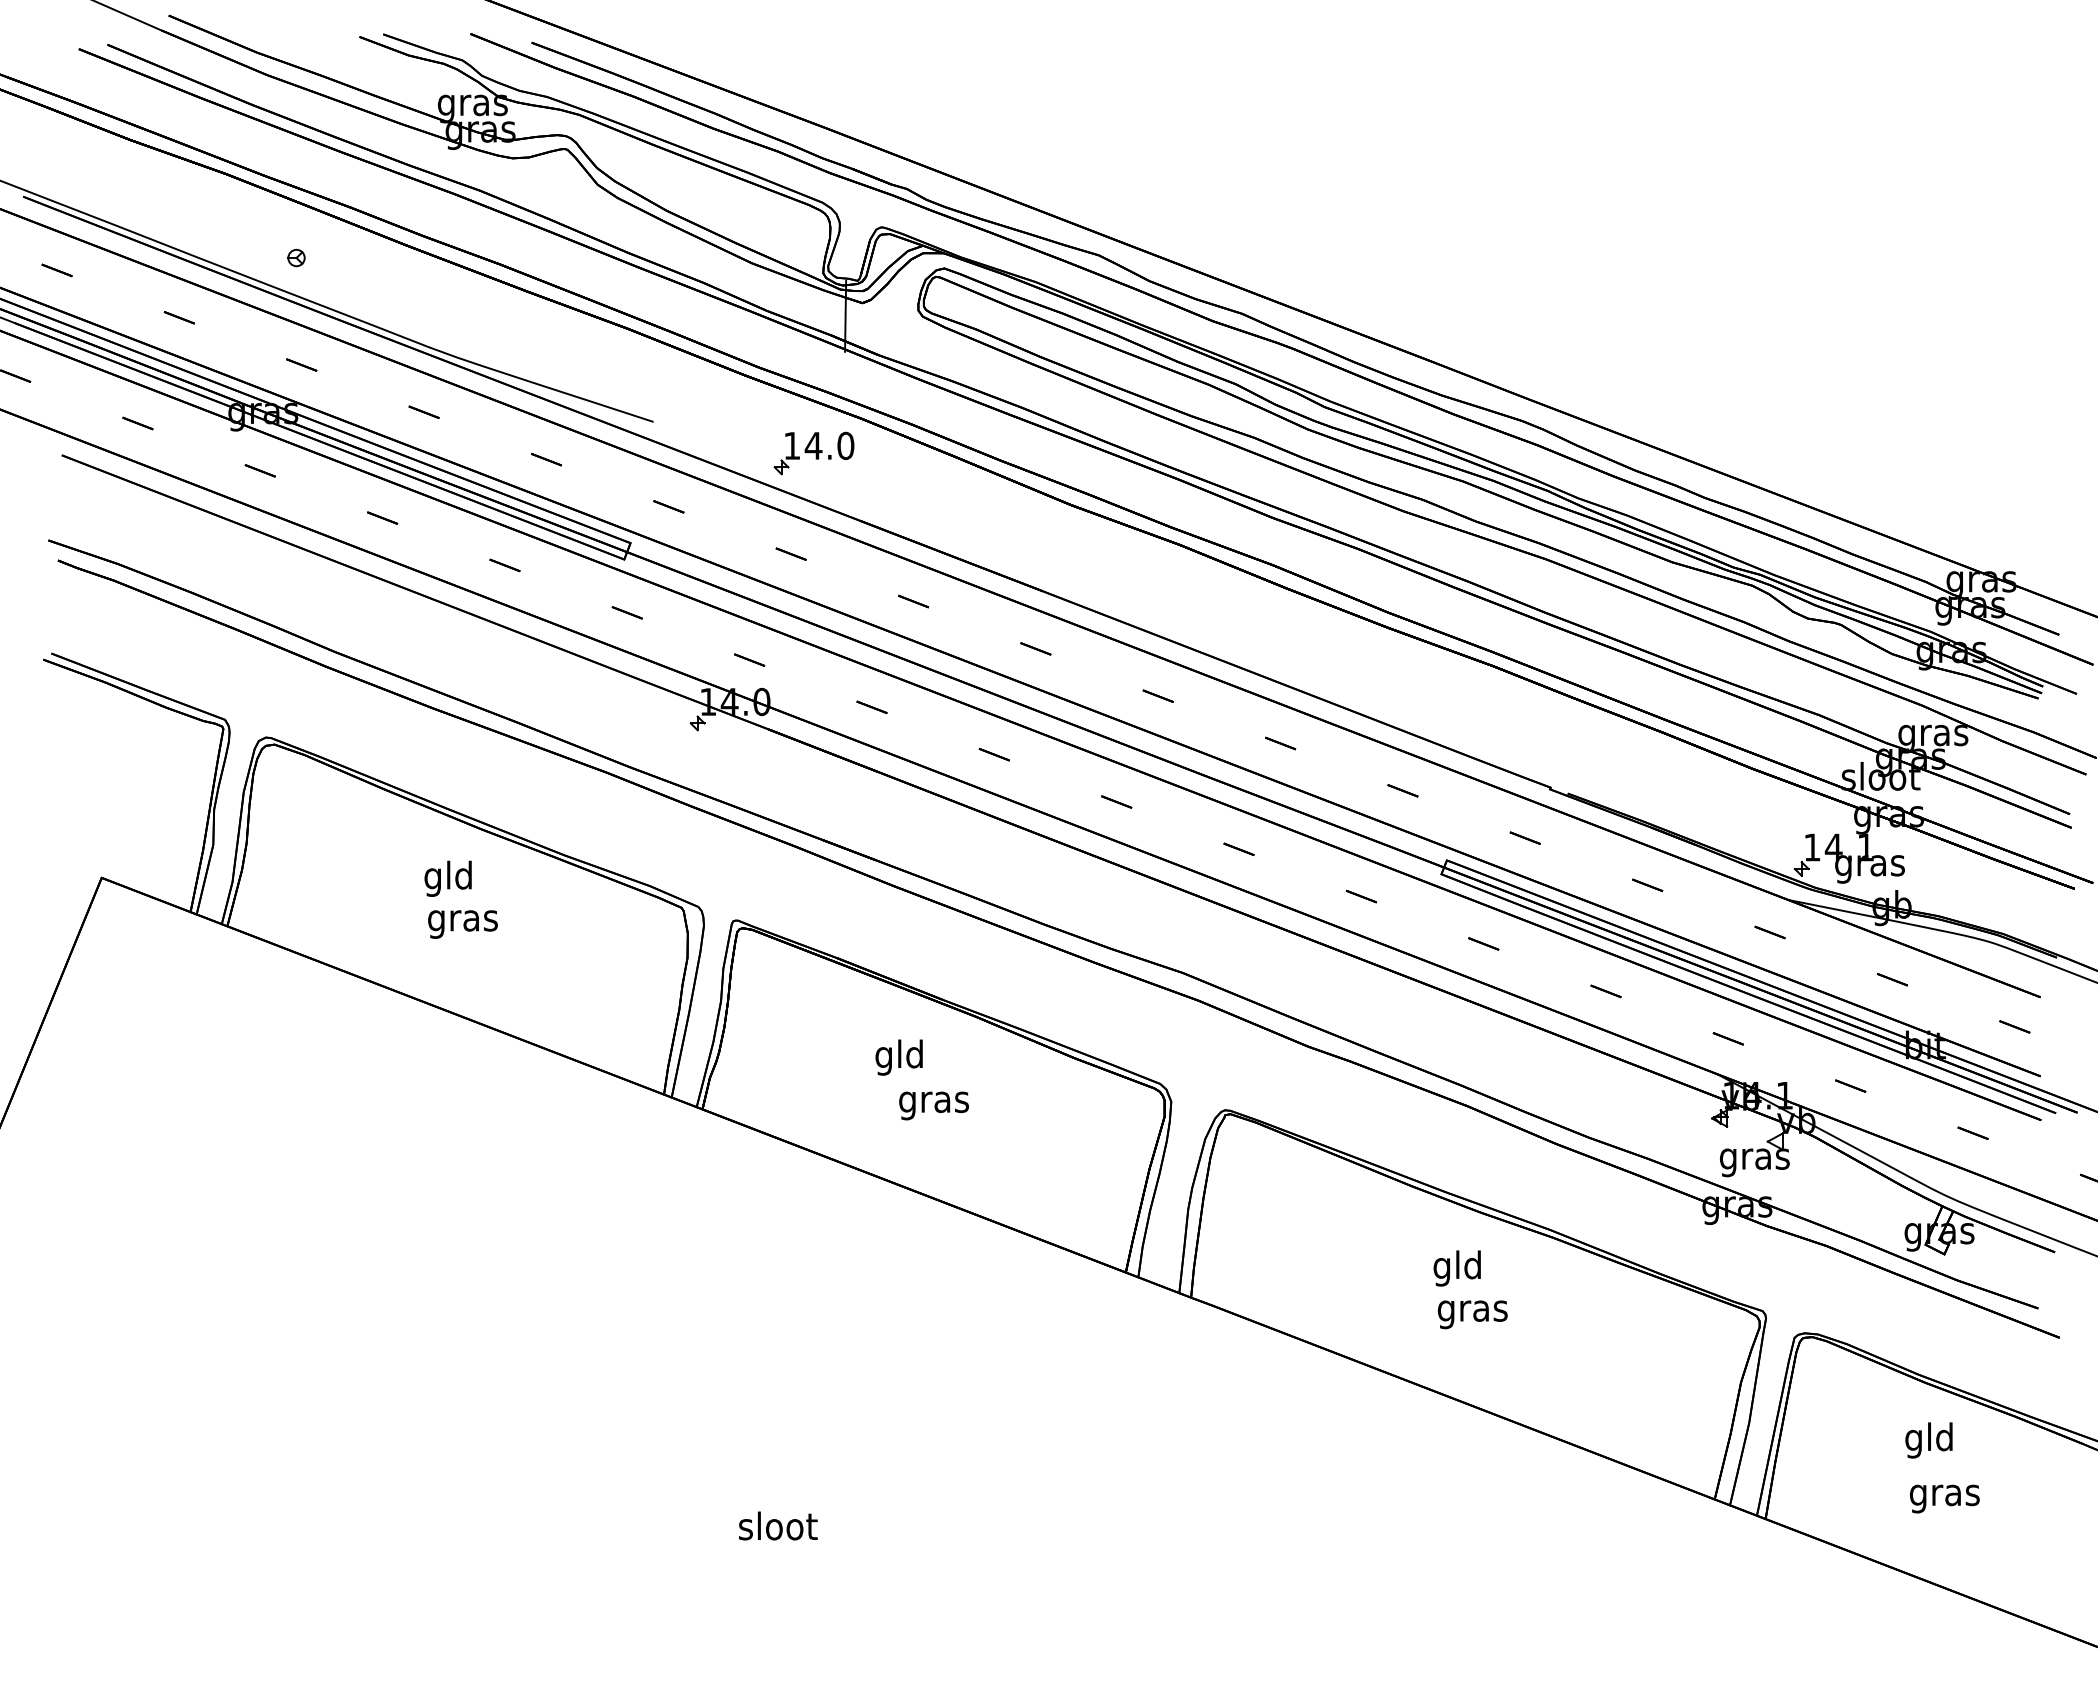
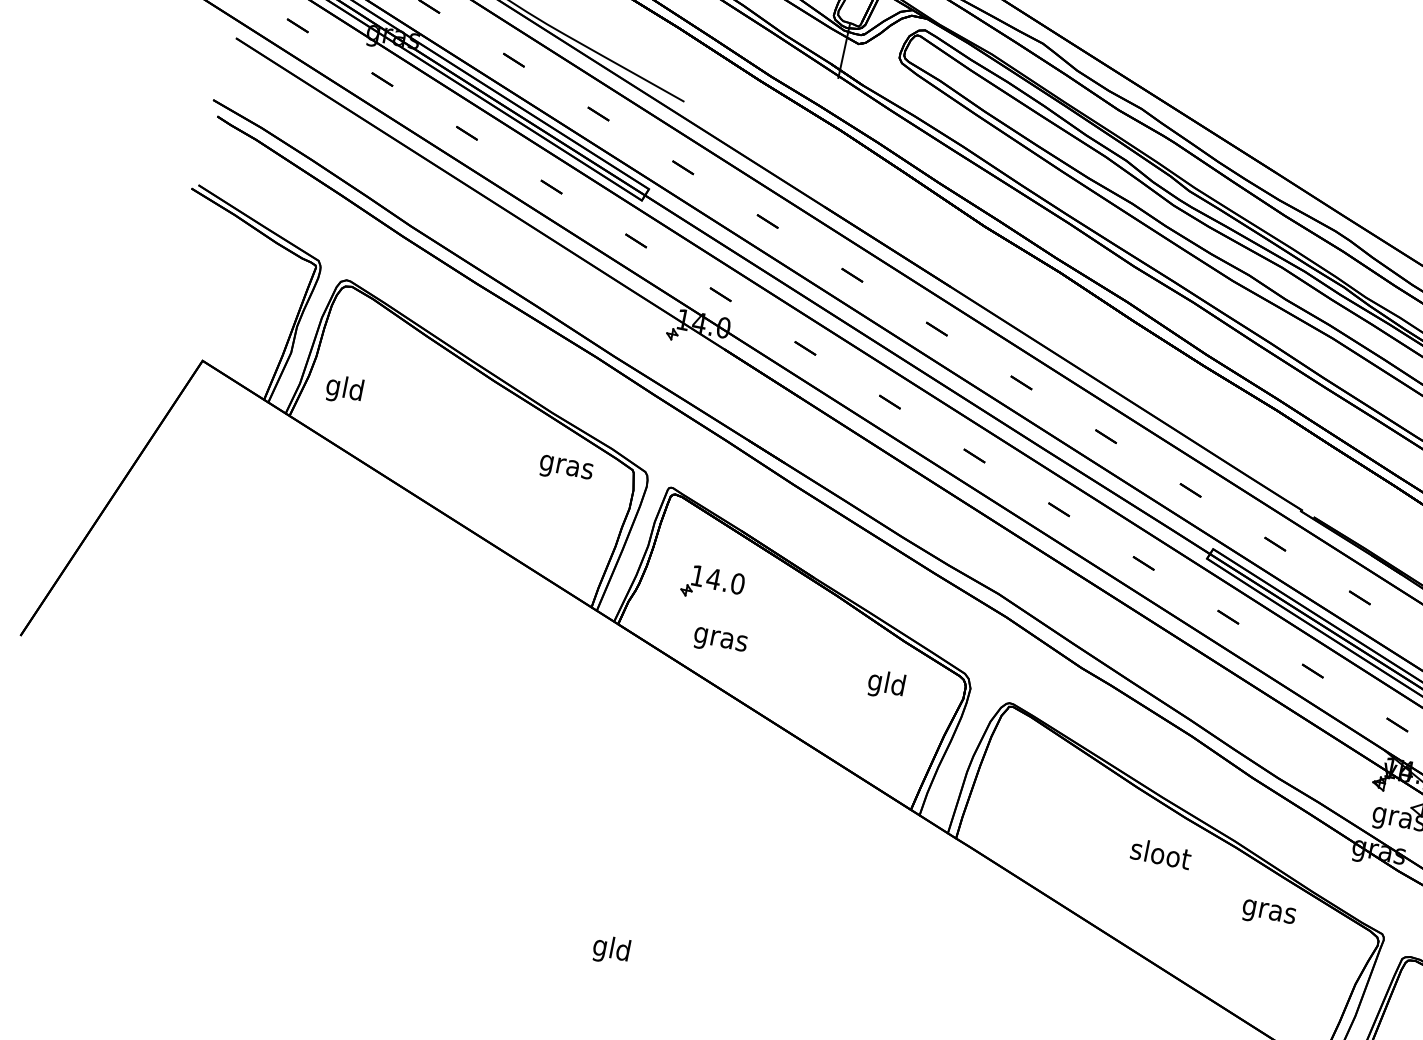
part: (813, 453) -> (712, 584), moved
text: (447, 878) -> (344, 389), moved
text: (462, 924) -> (565, 469), moved
text: (898, 1057) -> (885, 684), moved
text: (933, 1105) -> (719, 641), moved
text: (1458, 1268) -> (1160, 856), gld -> sloot
text: (1472, 1314) -> (1268, 914), moved
text: (778, 1529) -> (612, 950), sloot -> gld

